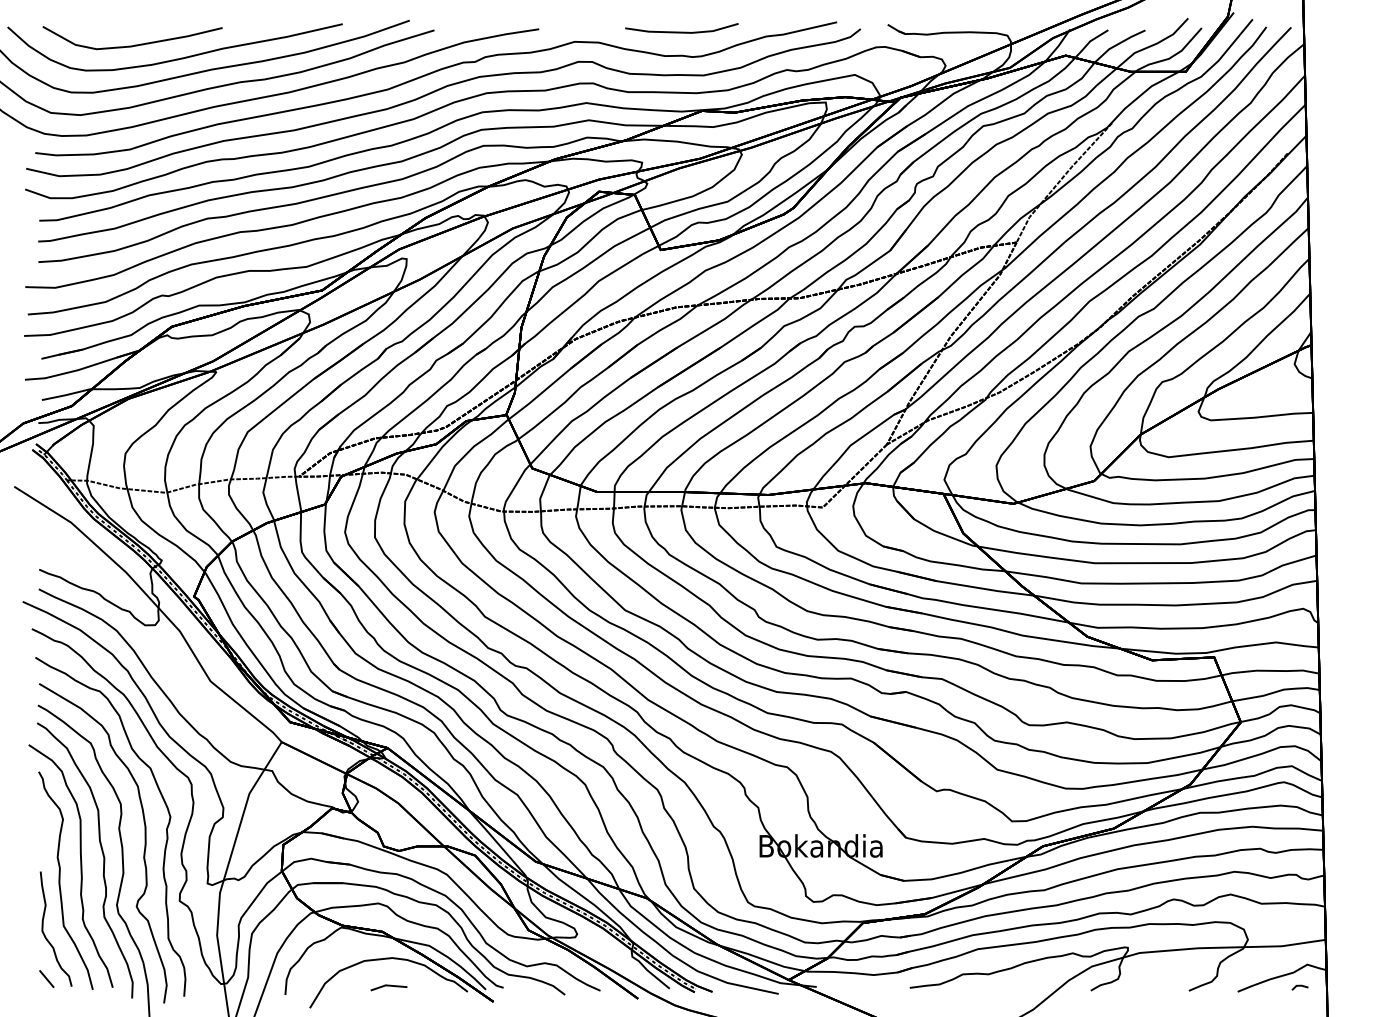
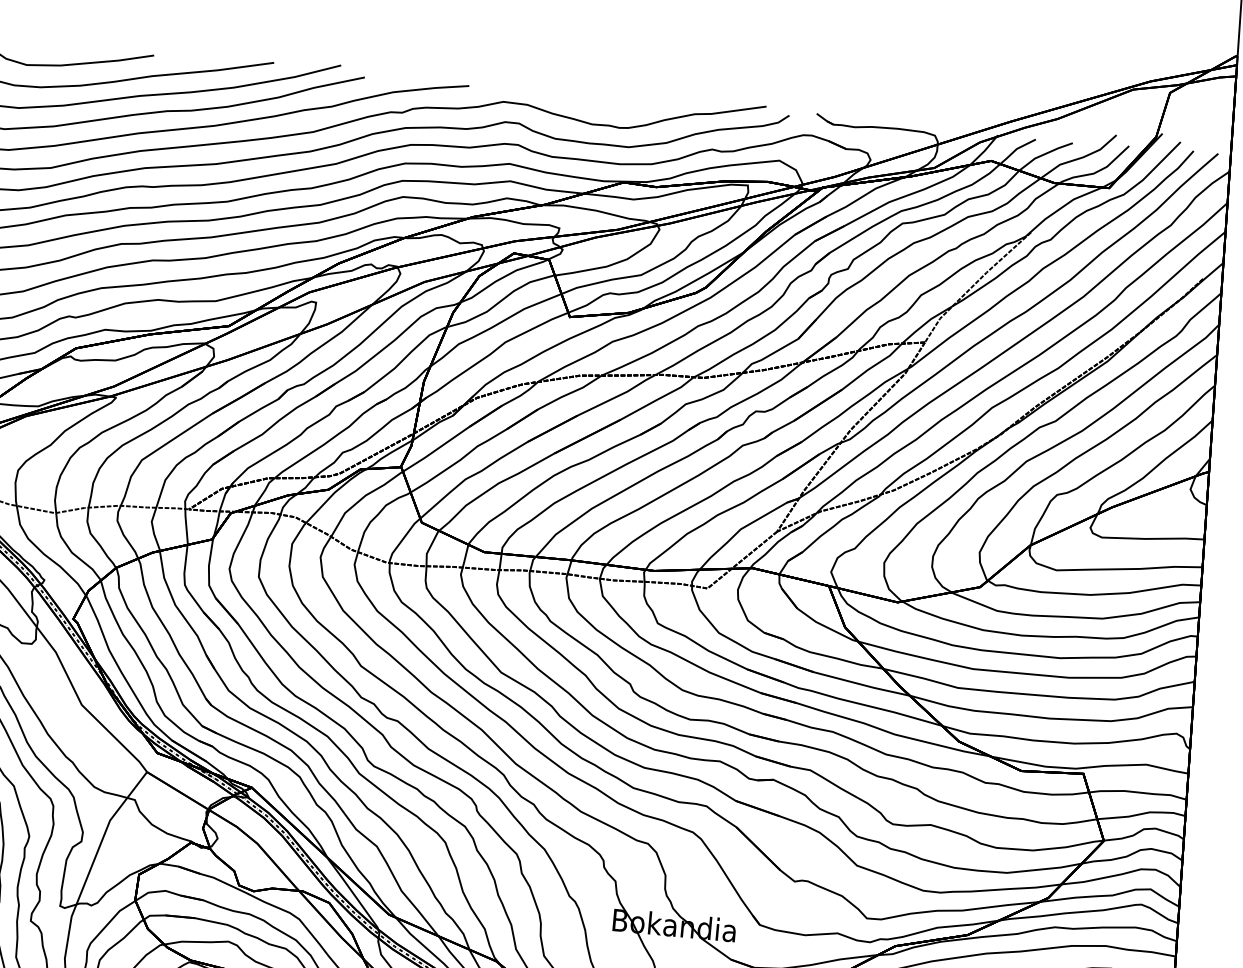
line: (681, 31) -> (610, 101), removed

